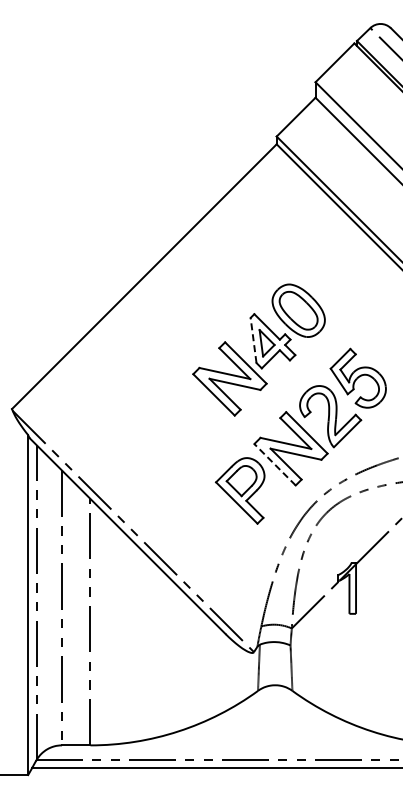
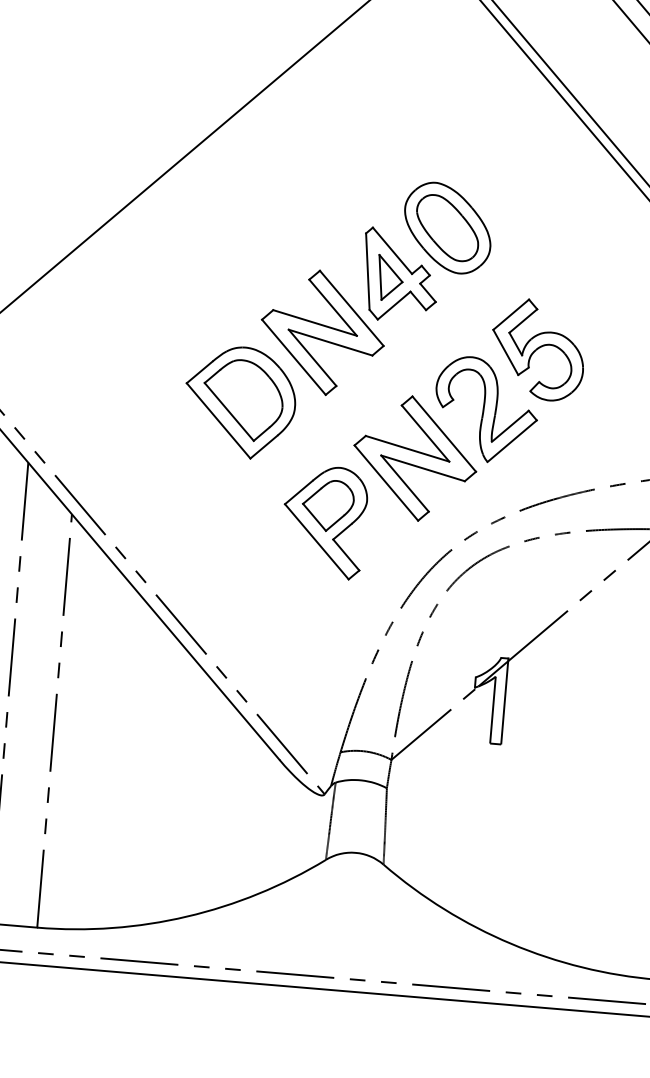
line: (253, 340) -> (367, 271), dashed -> solid
part: (184, 424) -> (240, 402), added
line: (274, 464) -> (385, 482), dashed -> solid

